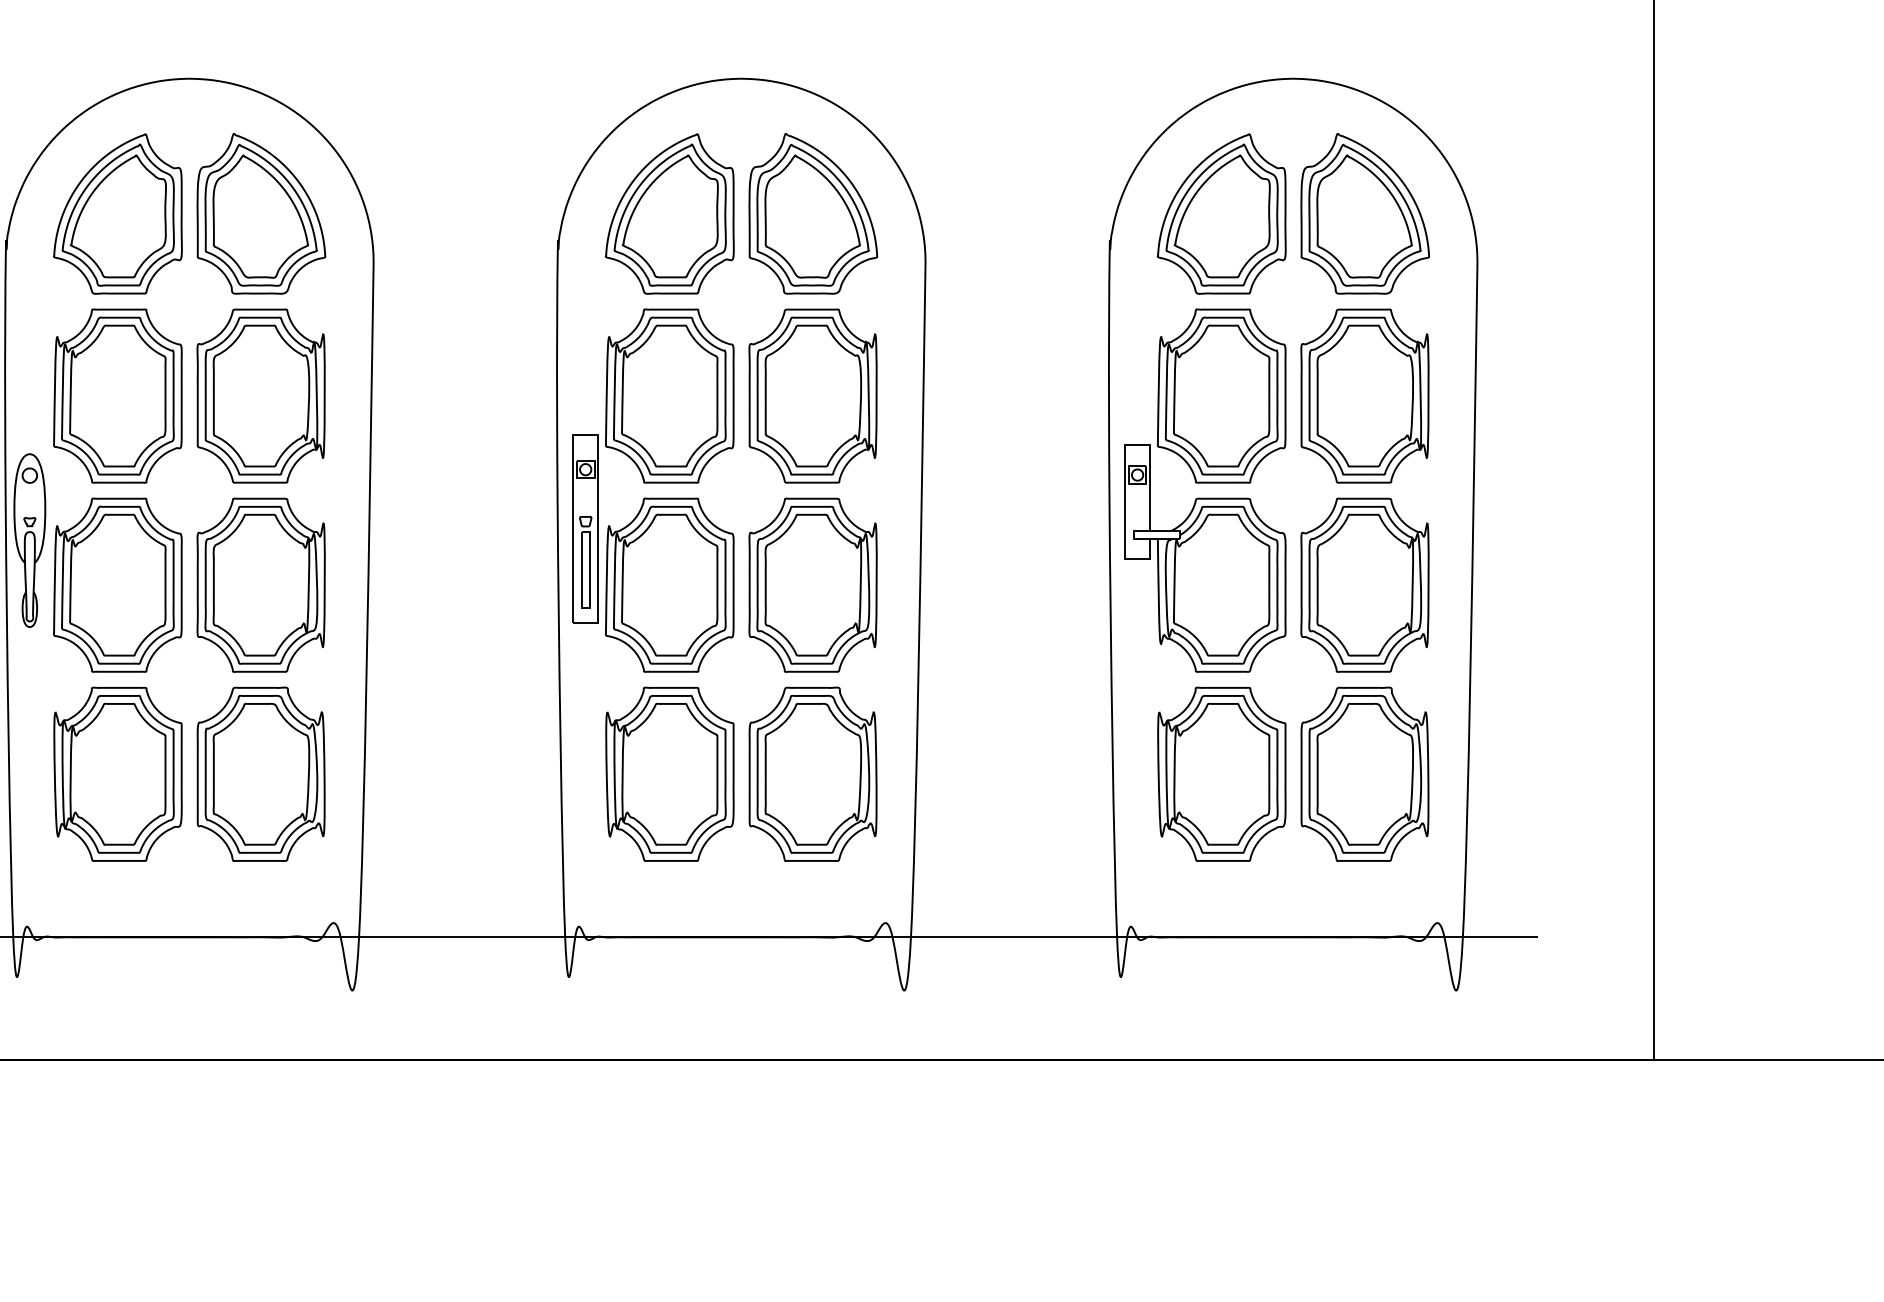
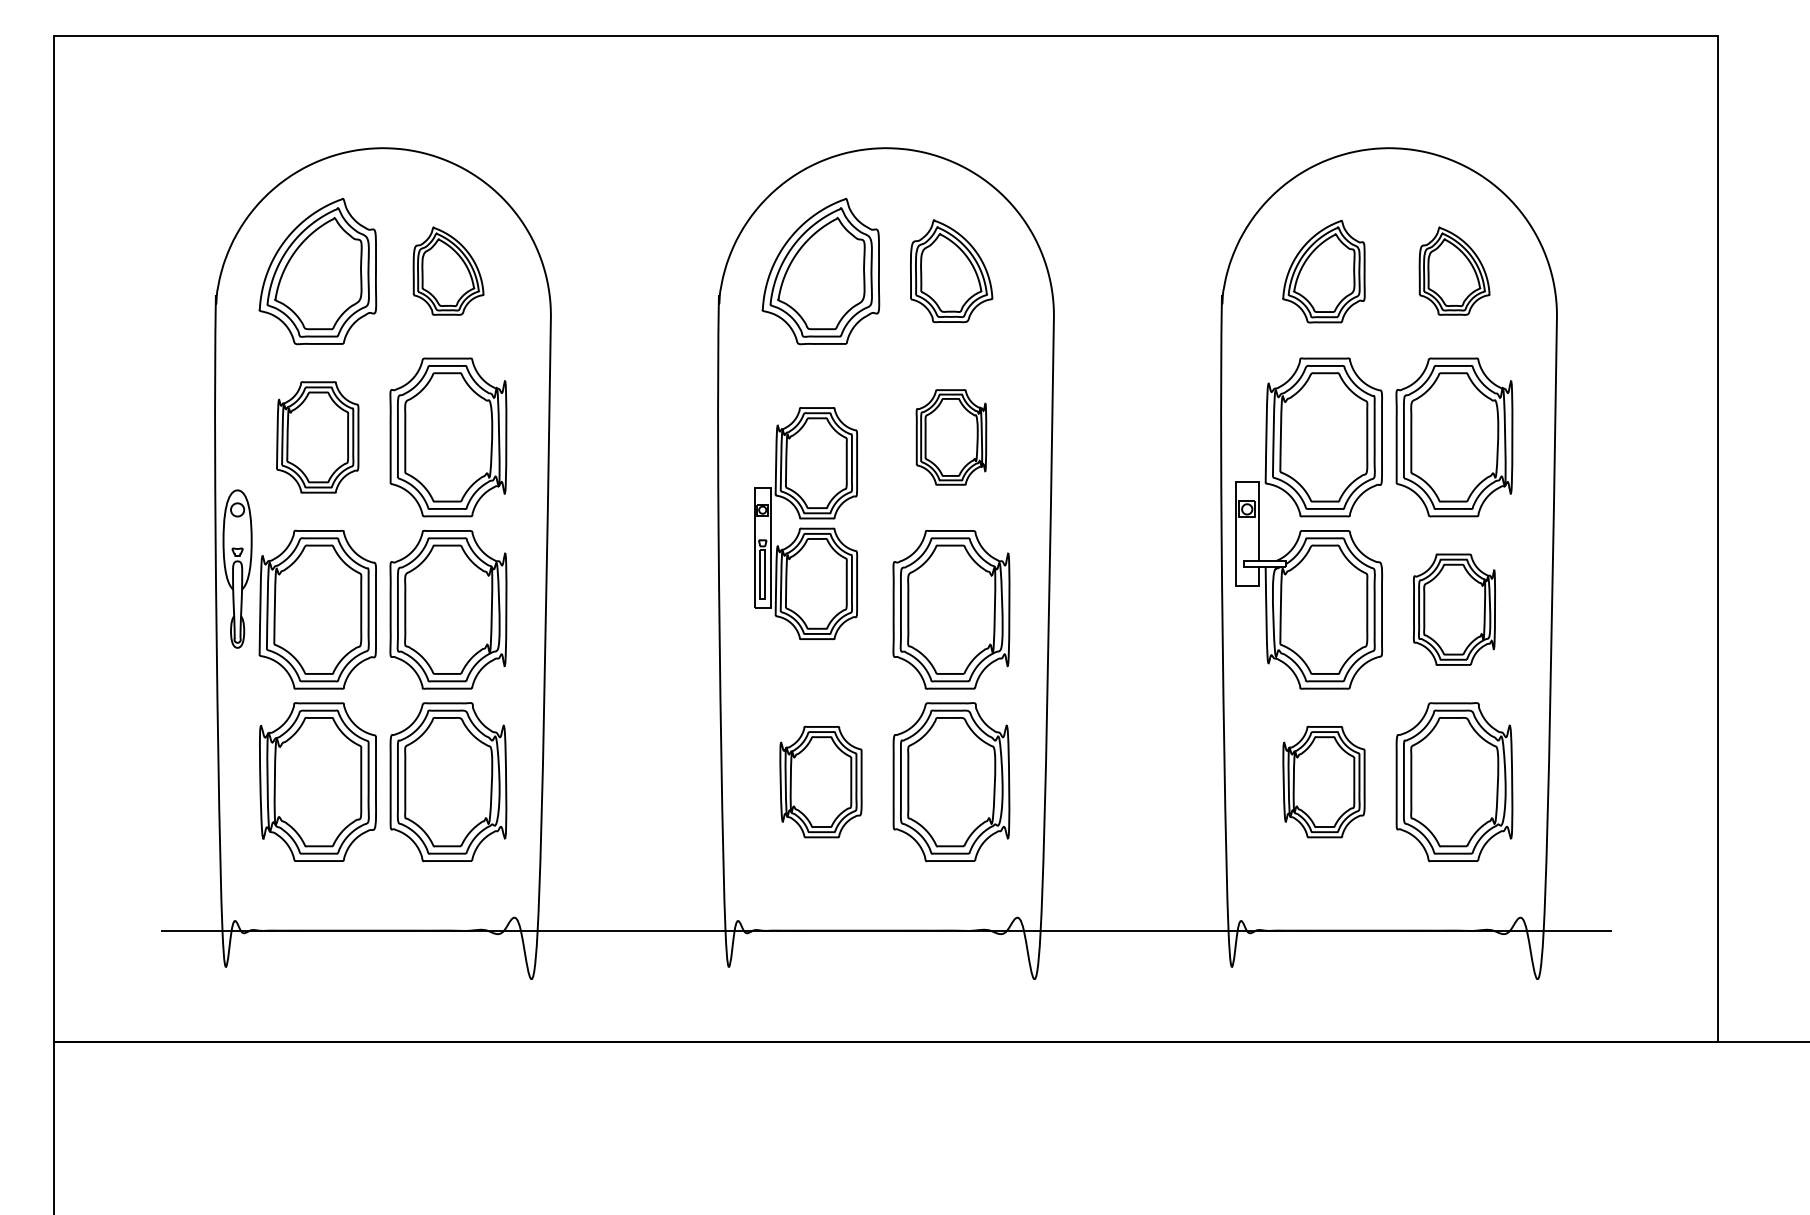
part: (261, 212) -> (448, 270), size x0.6
part: (813, 212) -> (951, 270), size x0.7
part: (1365, 212) -> (1454, 270), size x0.6
part: (1221, 214) -> (1323, 271), size x0.7
part: (117, 396) -> (317, 437), size x0.7
part: (813, 396) -> (951, 437), size x0.6
part: (652, 490) -> (805, 523), size x0.7
part: (1365, 584) -> (1454, 609), size x0.7
part: (669, 773) -> (820, 781), size x0.7
part: (1221, 773) -> (1323, 781), size x0.7

